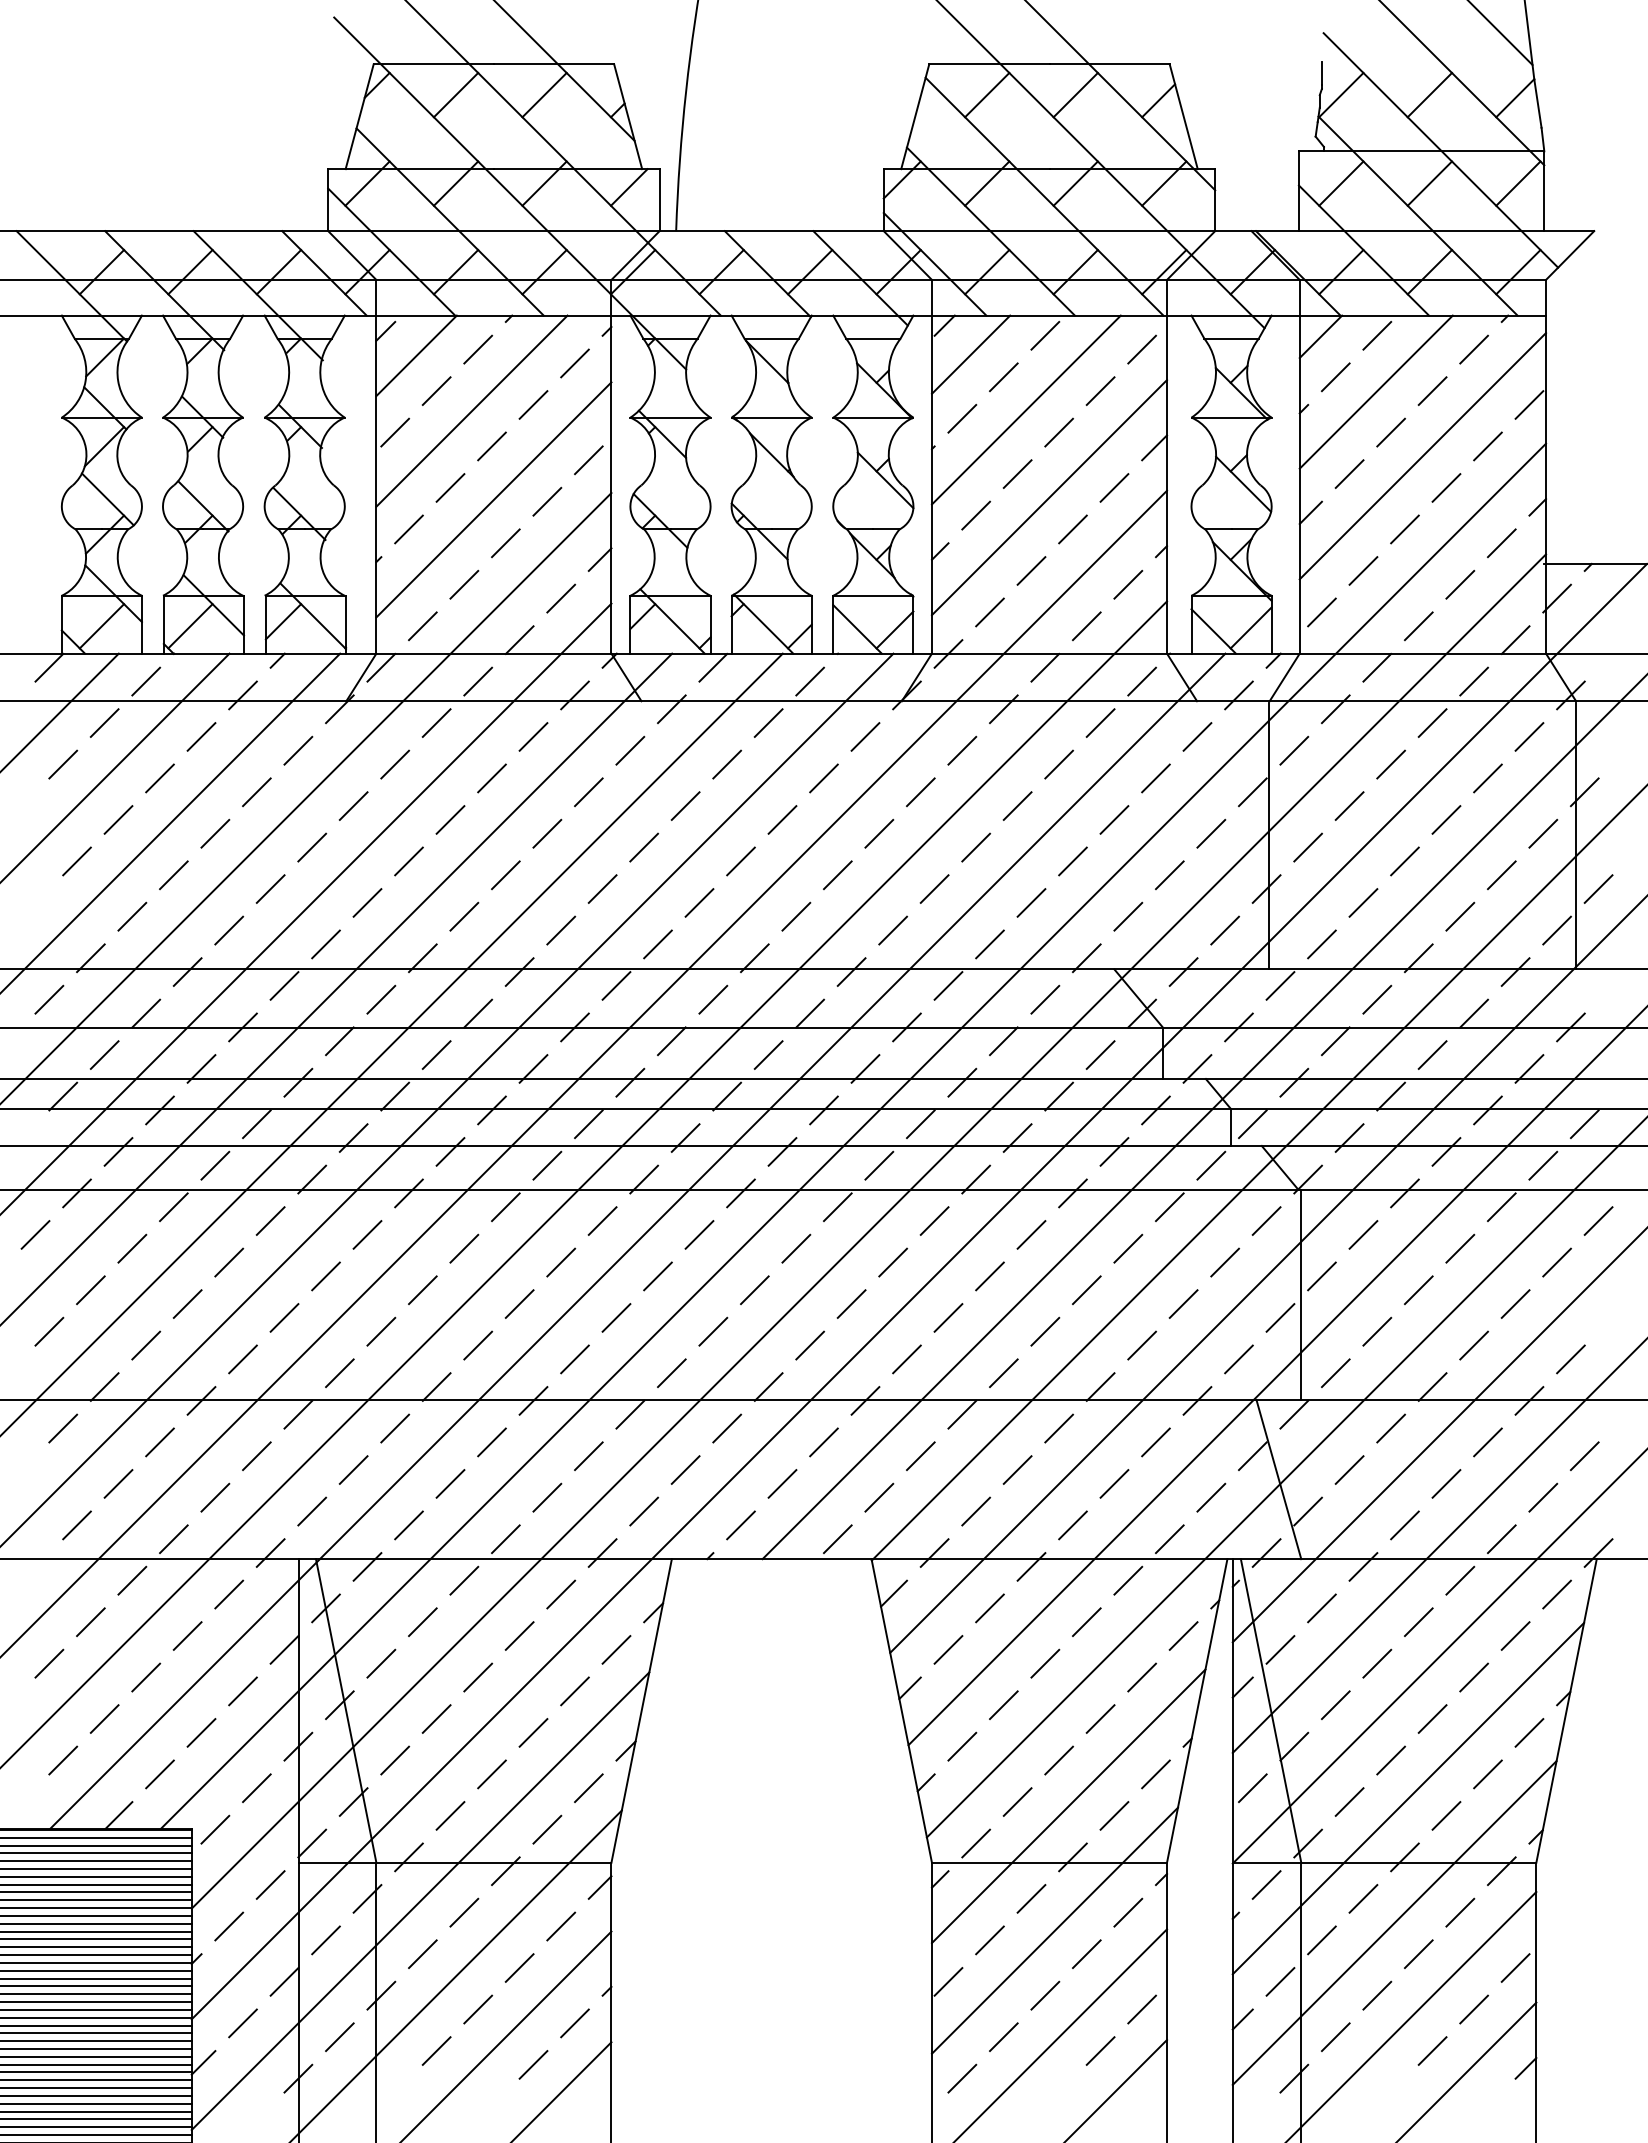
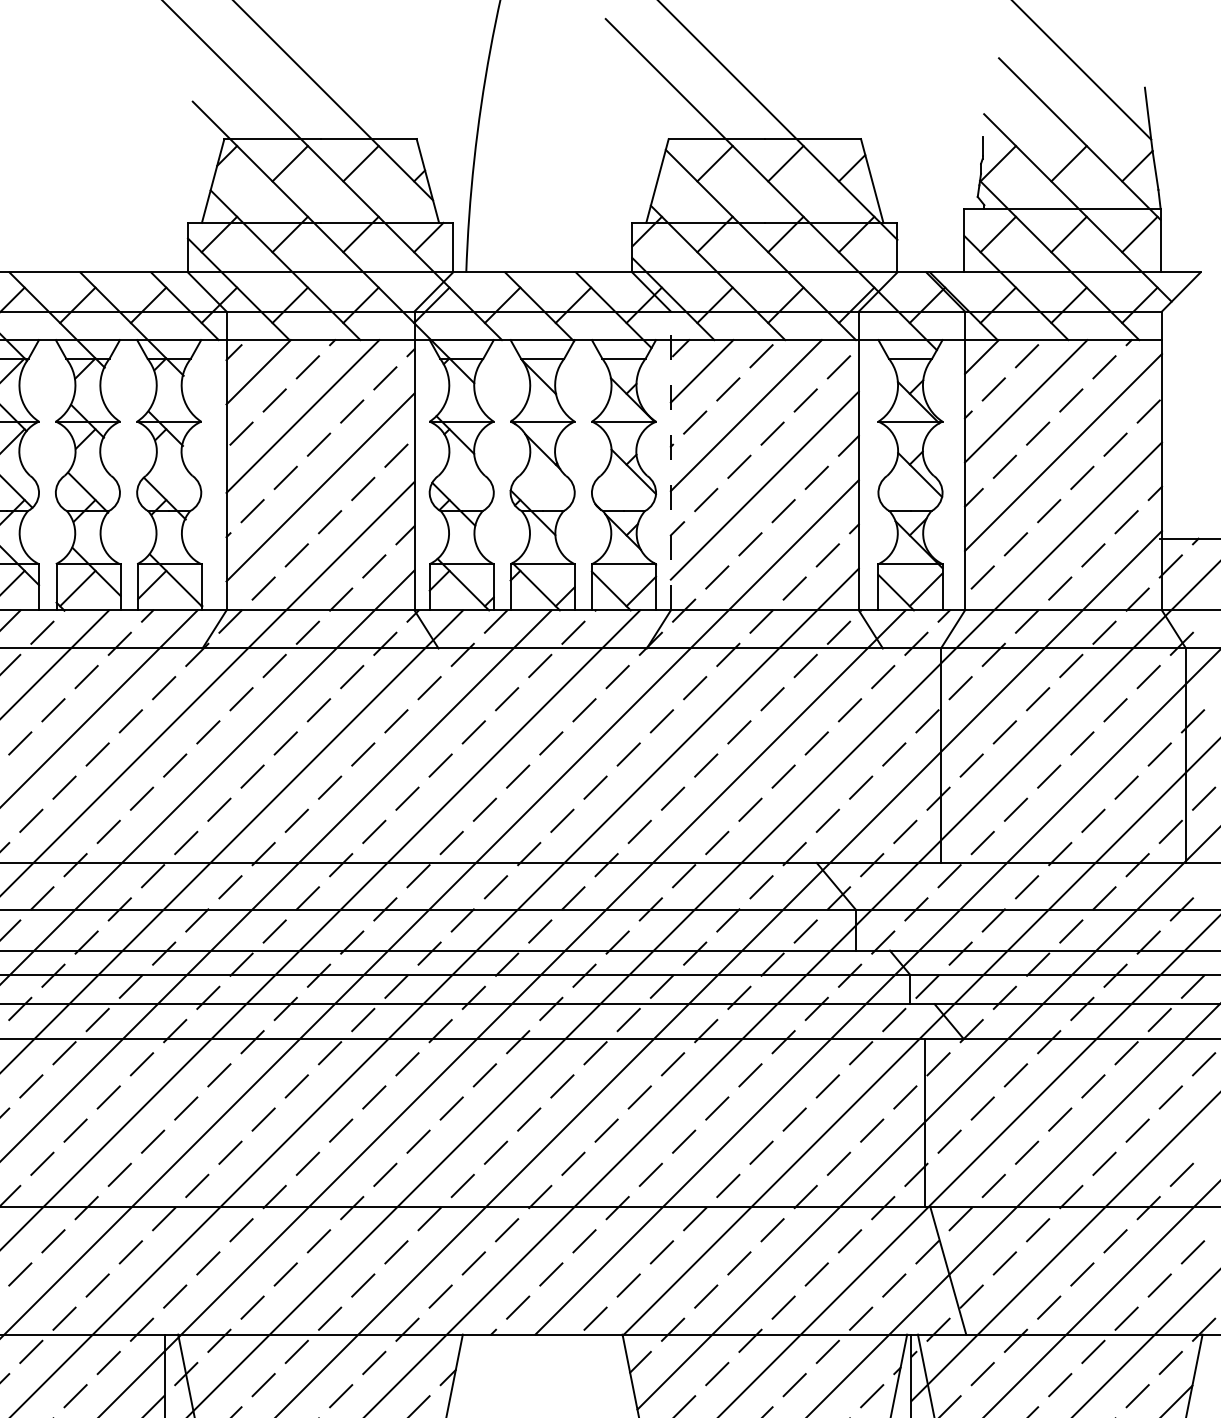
line: (931, 466) -> (670, 460), solid -> dashed
line: (1301, 1294) -> (924, 1122), moved

